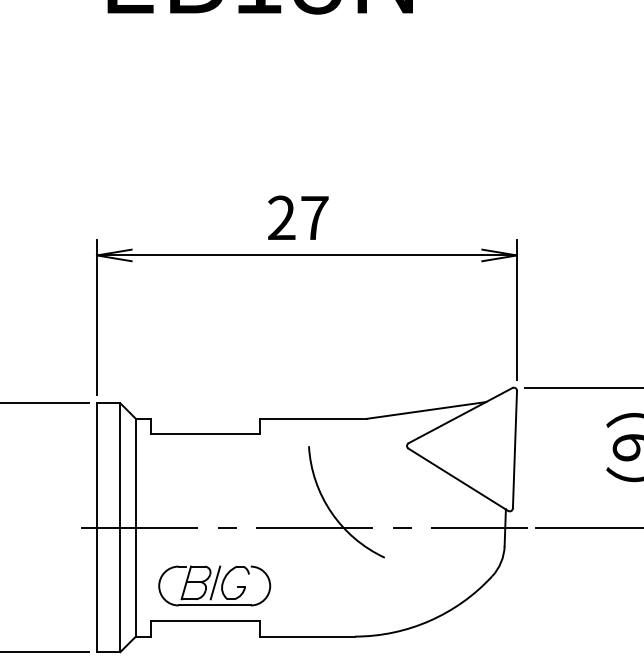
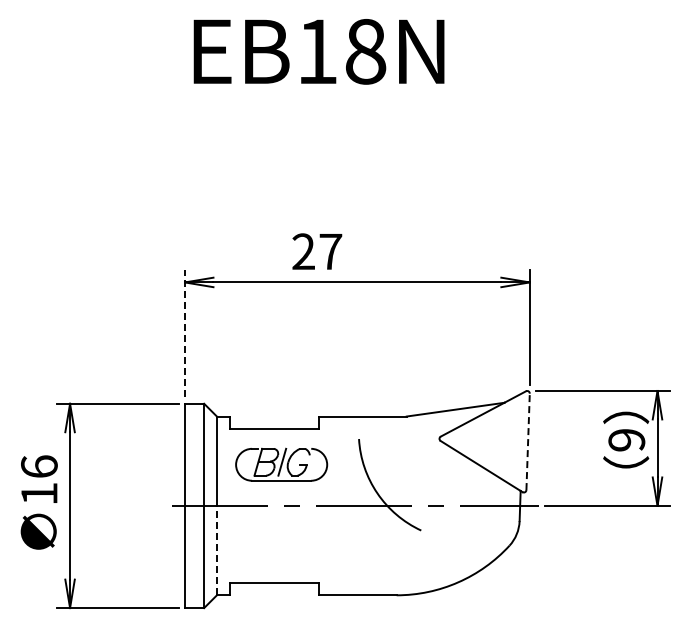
text: (298, 217) -> (317, 251), moved
line: (97, 317) -> (185, 333), solid -> dashed
line: (515, 449) -> (528, 441), solid -> dashed
line: (135, 582) -> (216, 550), solid -> dashed
part: (214, 585) -> (281, 464), moved

